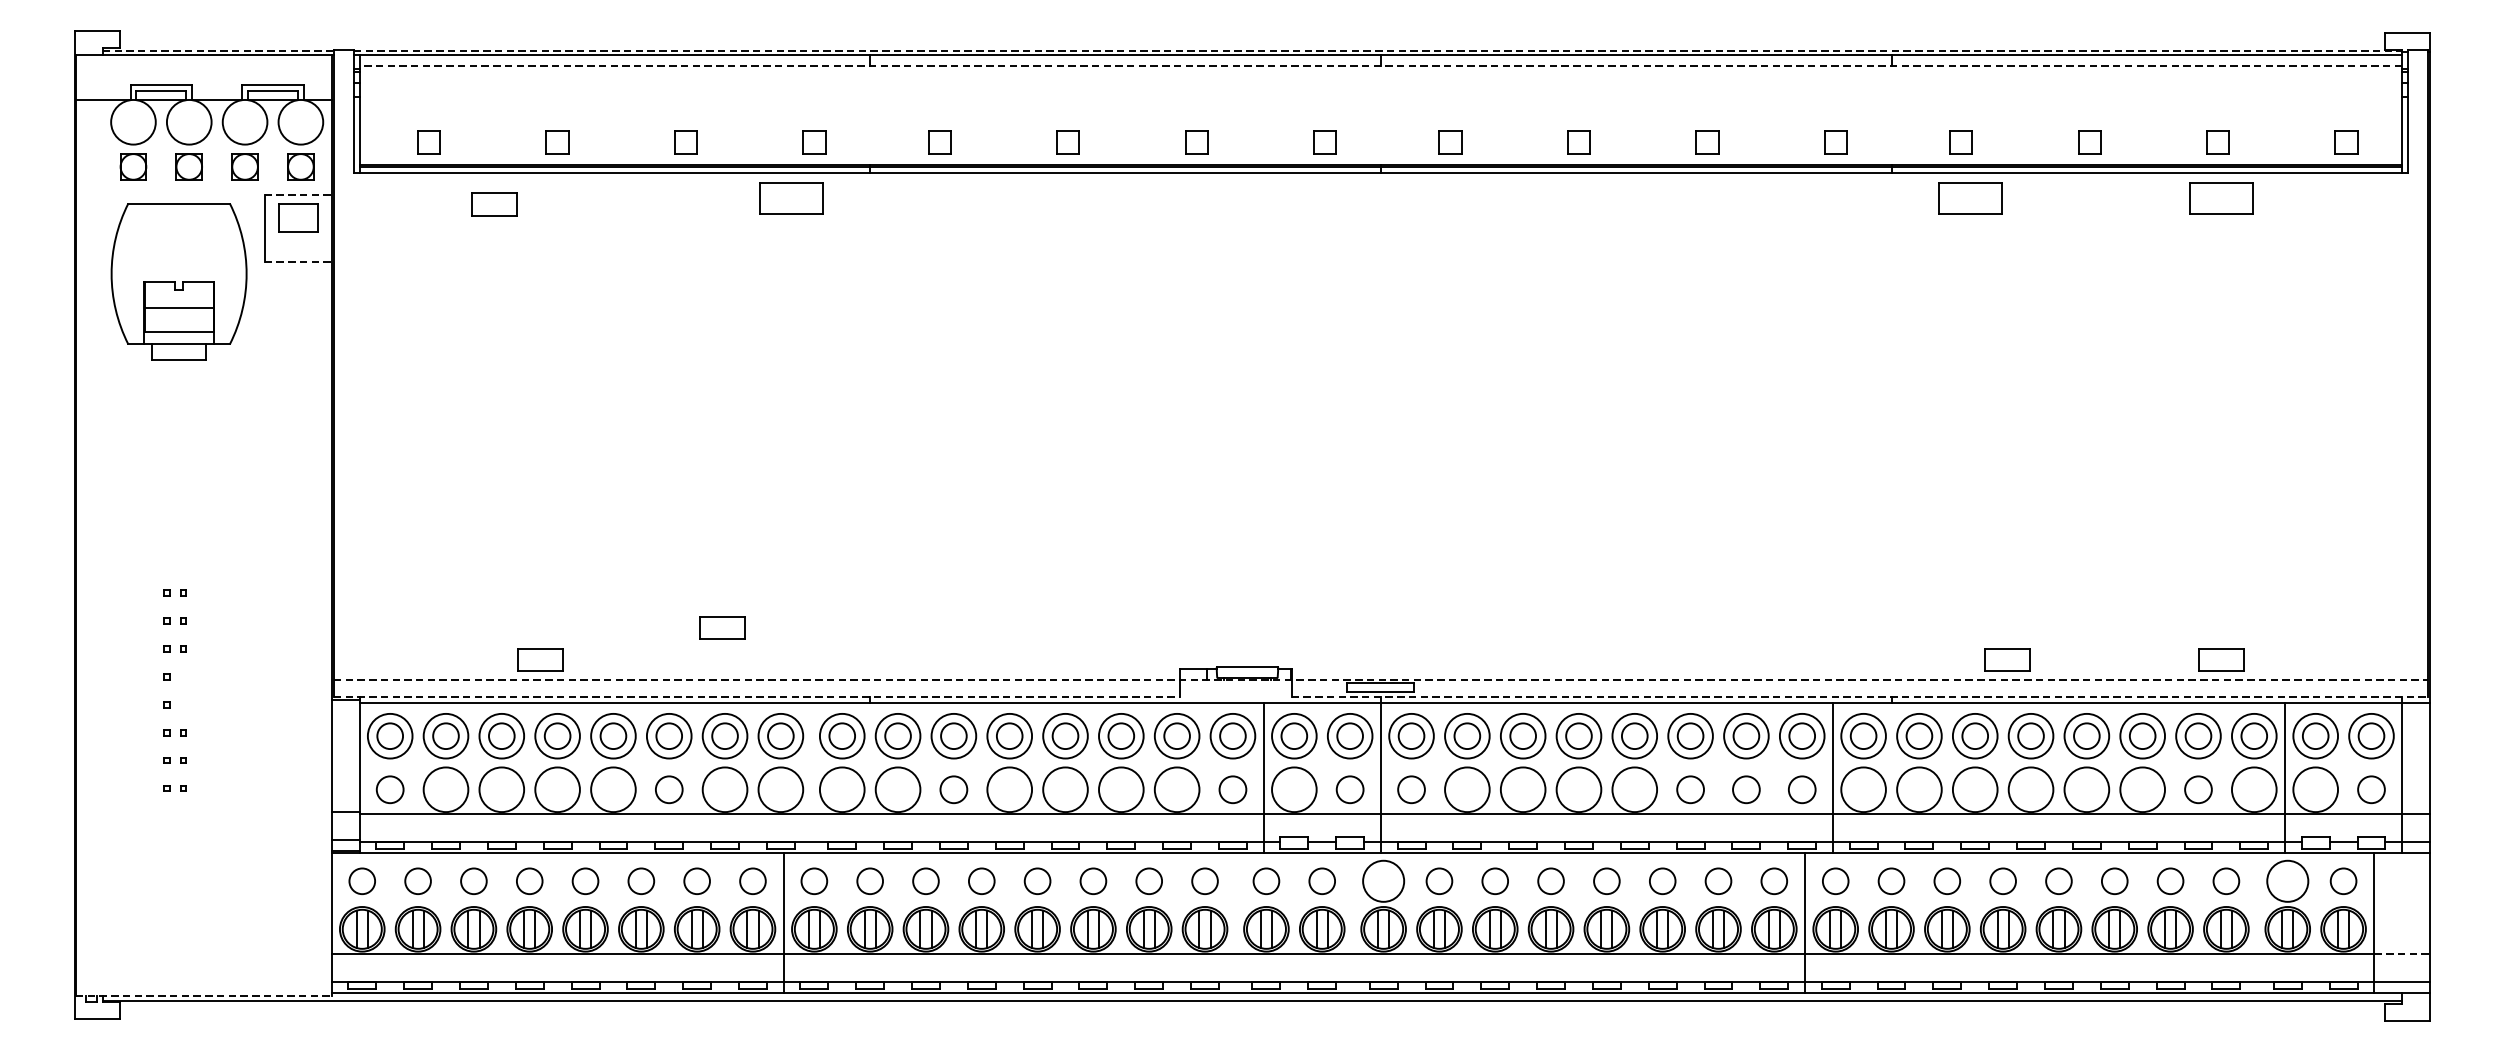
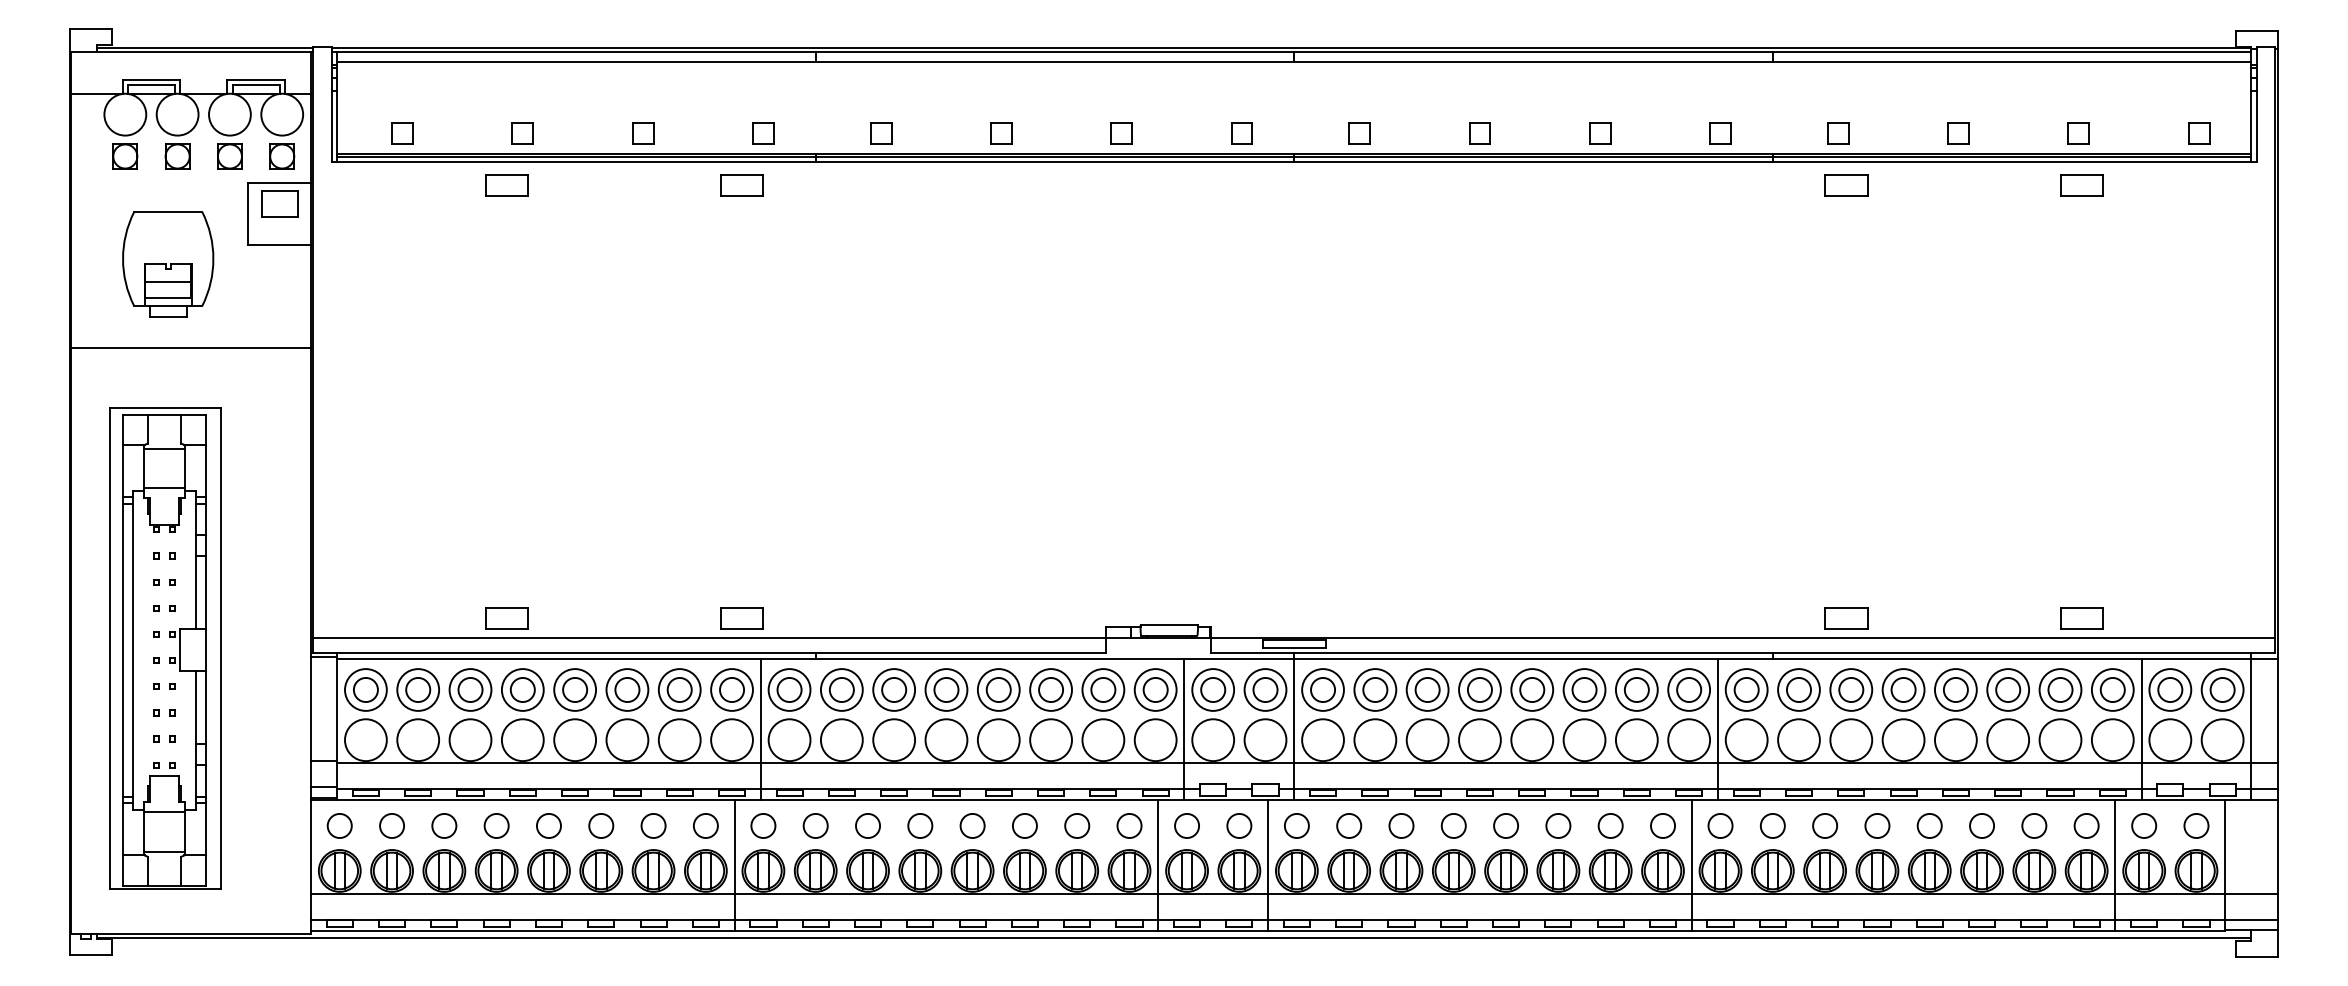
line: (219, 50) -> (205, 47), dashed -> solid
line: (1377, 50) -> (1291, 47), dashed -> solid
line: (1380, 66) -> (1293, 62), dashed -> solid
line: (299, 194) -> (280, 182), dashed -> solid
part: (790, 197) -> (741, 185), size x0.71
part: (1970, 197) -> (1846, 185), size x0.71
part: (2220, 197) -> (2081, 185), size x0.71
part: (494, 204) -> (506, 185), moved
line: (299, 261) -> (280, 245), dashed -> solid
part: (179, 282) -> (168, 264), size x0.71
line: (204, 370) -> (191, 347), added
part: (721, 627) -> (741, 618), moved
part: (2007, 659) -> (1846, 618), moved
line: (1381, 680) -> (1294, 637), dashed -> solid
part: (176, 691) -> (165, 648), added
line: (757, 697) -> (710, 653), dashed -> solid
line: (1860, 697) -> (1743, 653), dashed -> solid
line: (811, 777) -> (760, 728), added
circle: (389, 790) -> (365, 740), size x1.67
circle: (669, 790) -> (627, 740), size x1.67
circle: (954, 790) -> (894, 740), size x1.67
circle: (1232, 790) -> (1155, 740), size x1.67
circle: (1350, 790) -> (1265, 740), size x1.67
circle: (1410, 790) -> (1322, 740), size x1.67
circle: (1690, 790) -> (1584, 740), size x1.67
circle: (1746, 790) -> (1636, 740), size x1.67
circle: (1802, 790) -> (1689, 740), size x1.67
circle: (2198, 790) -> (2060, 740), size x1.67
circle: (2371, 790) -> (2222, 740), size x1.67
circle: (1383, 880) -> (1296, 825), size x0.62
circle: (2288, 880) -> (2144, 825), size x0.62
line: (1235, 922) -> (1158, 864), added
line: (1353, 922) -> (1268, 864), added
line: (2257, 922) -> (2115, 864), added
line: (2402, 953) -> (2251, 893), dashed -> solid
line: (204, 996) -> (191, 933), dashed -> solid

